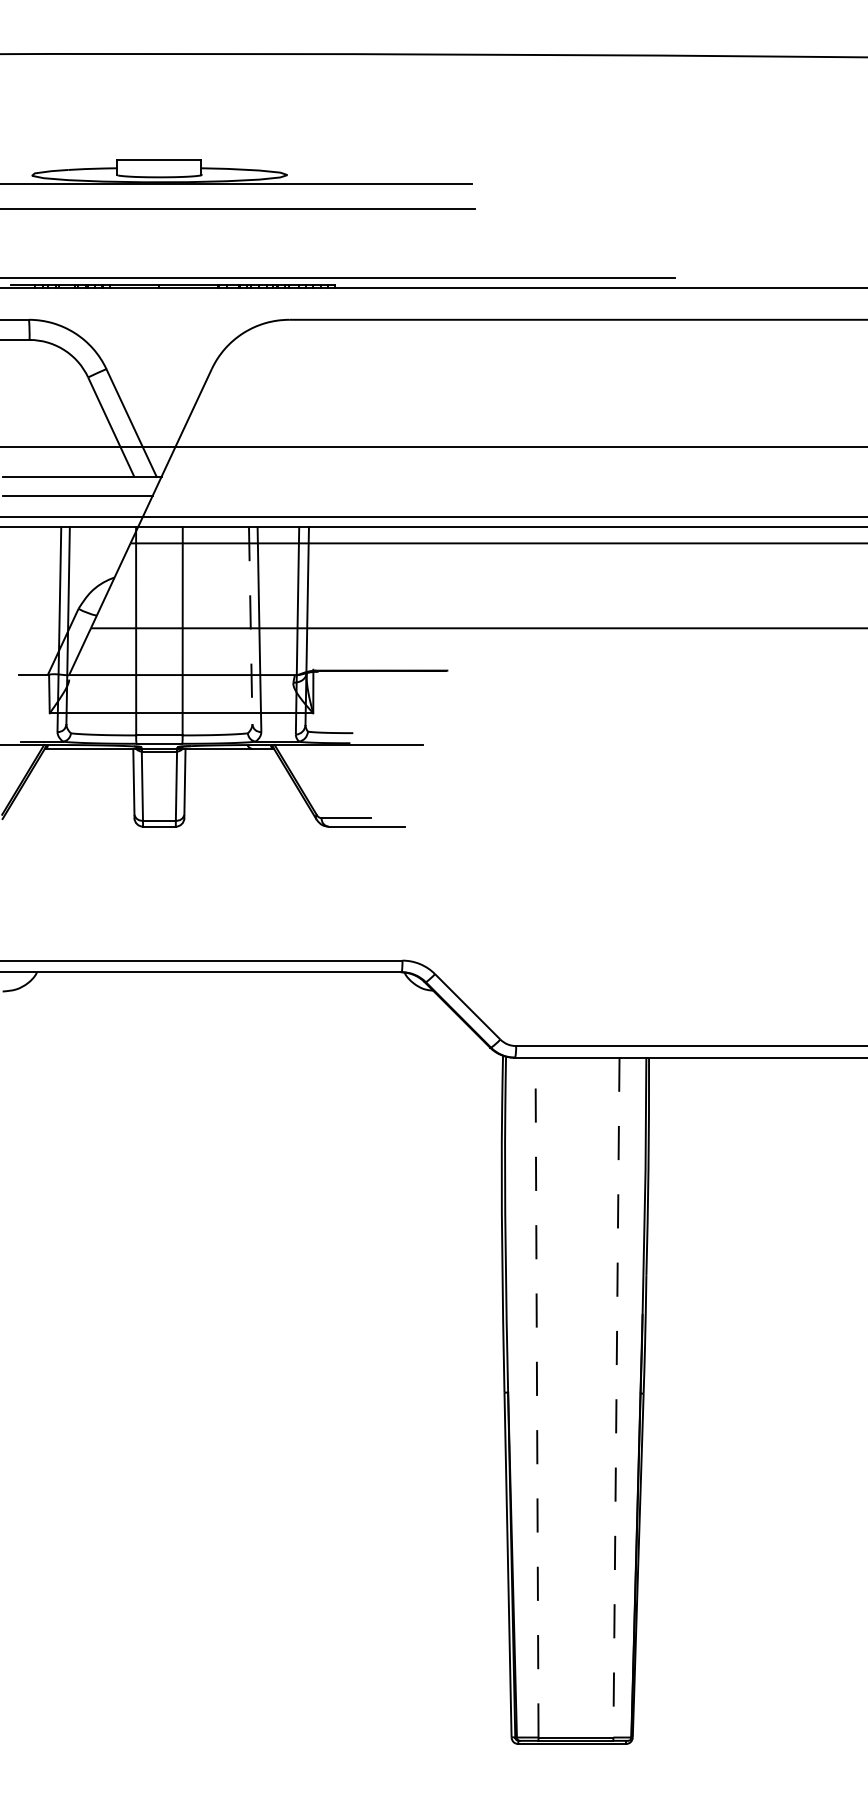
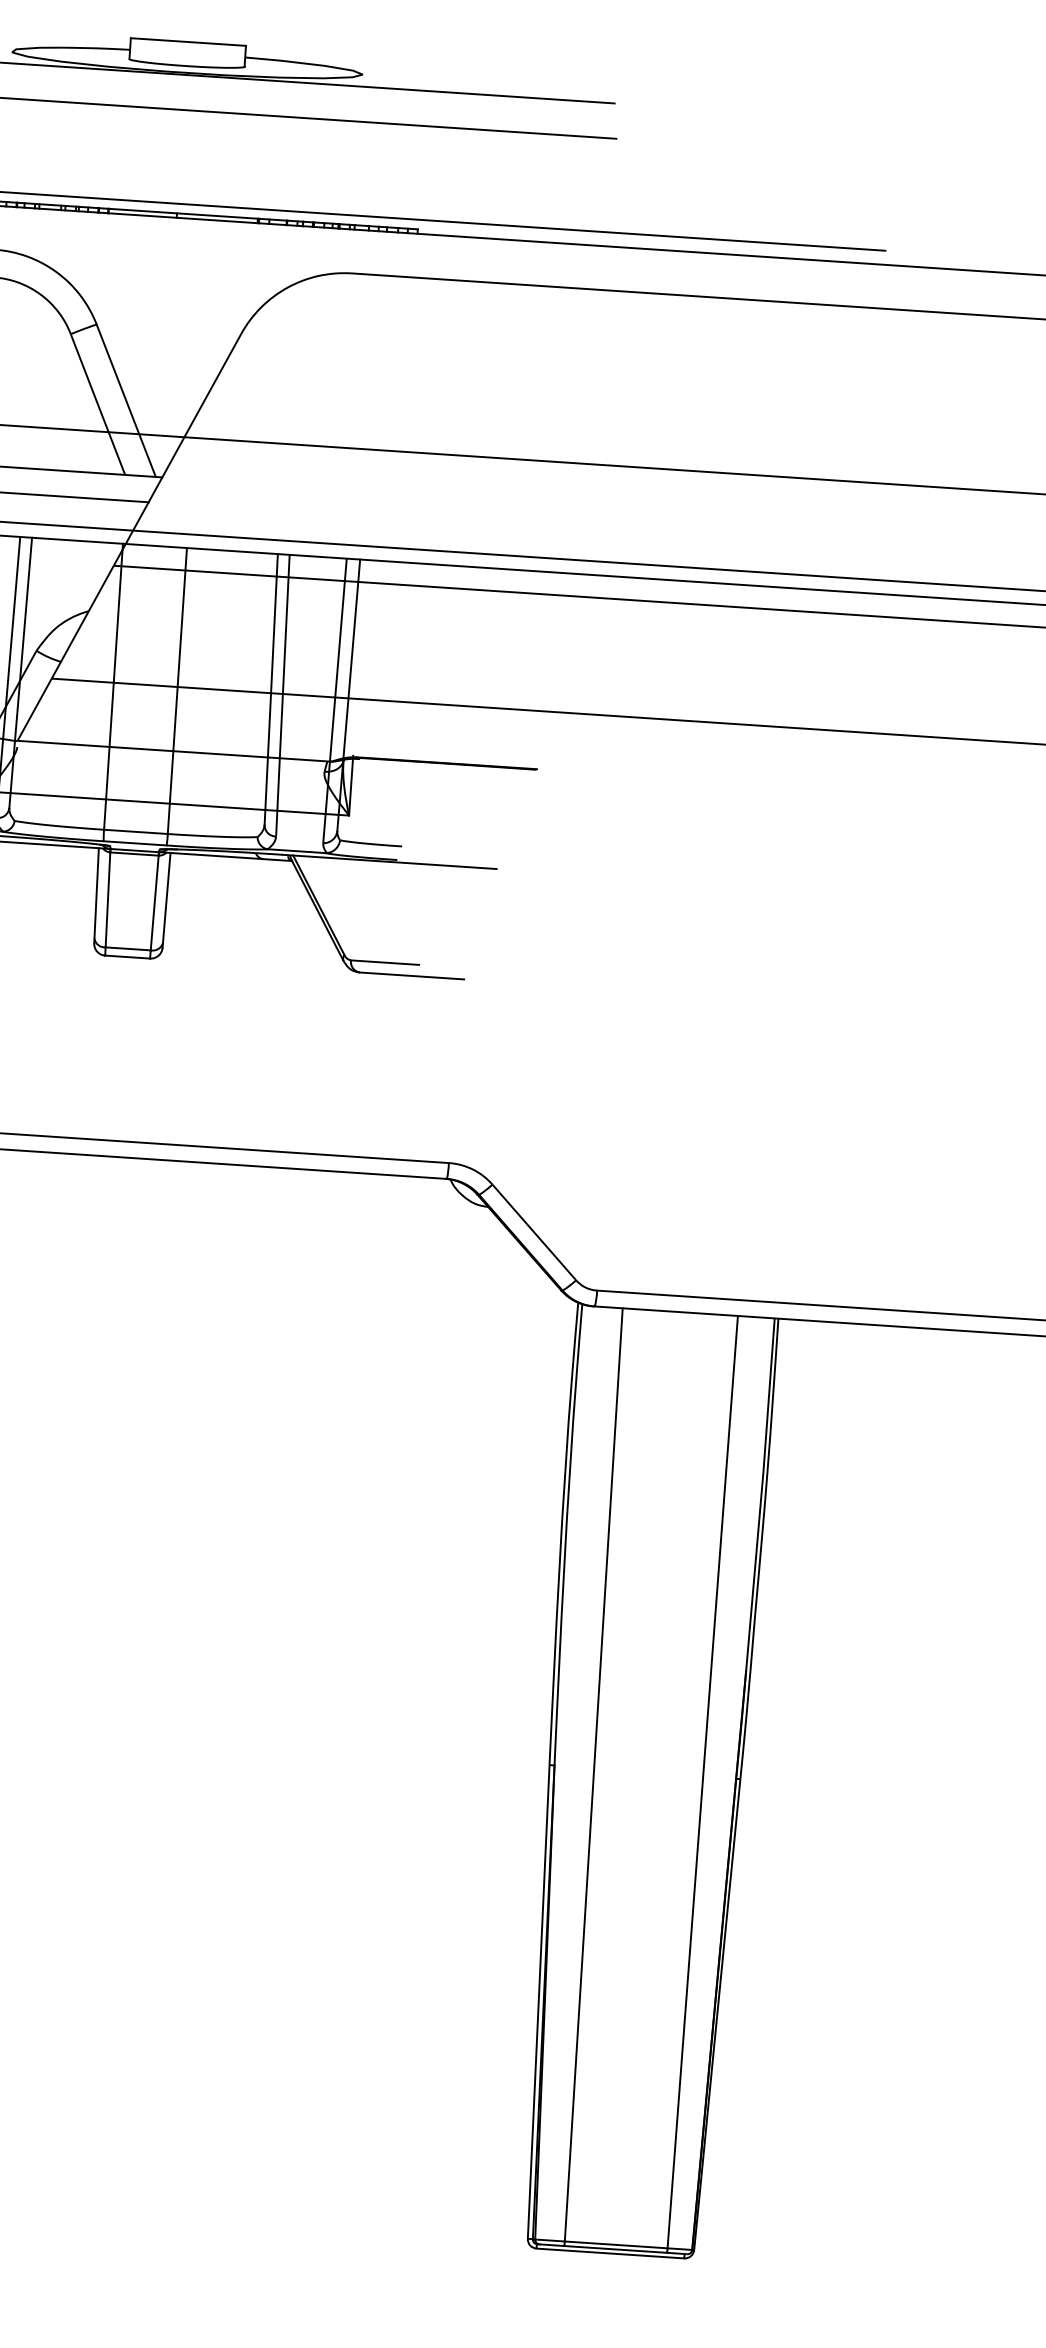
line: (250, 625) -> (270, 689), dashed -> solid
line: (537, 1397) -> (594, 1774), dashed -> solid
line: (616, 1397) -> (702, 1782), dashed -> solid

